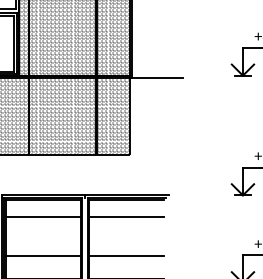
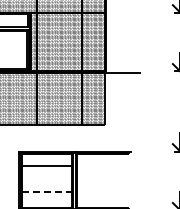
line: (126, 217) -> (102, 166), removed
line: (44, 256) -> (47, 192), solid -> dashed
line: (126, 256) -> (102, 192), removed

